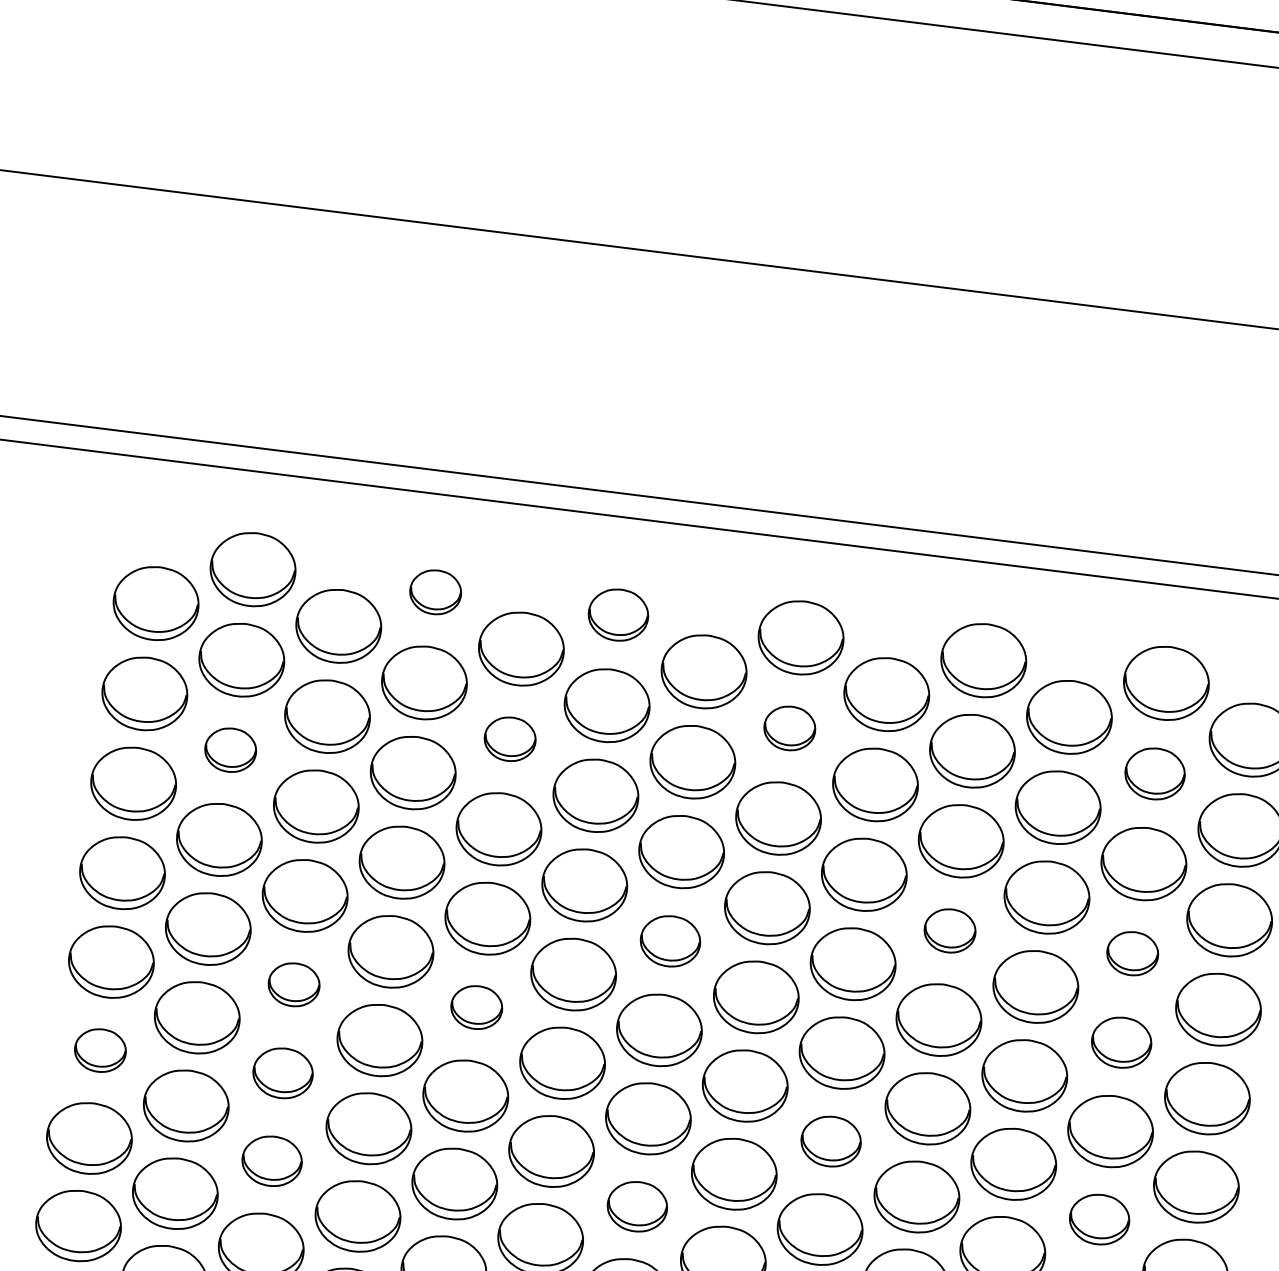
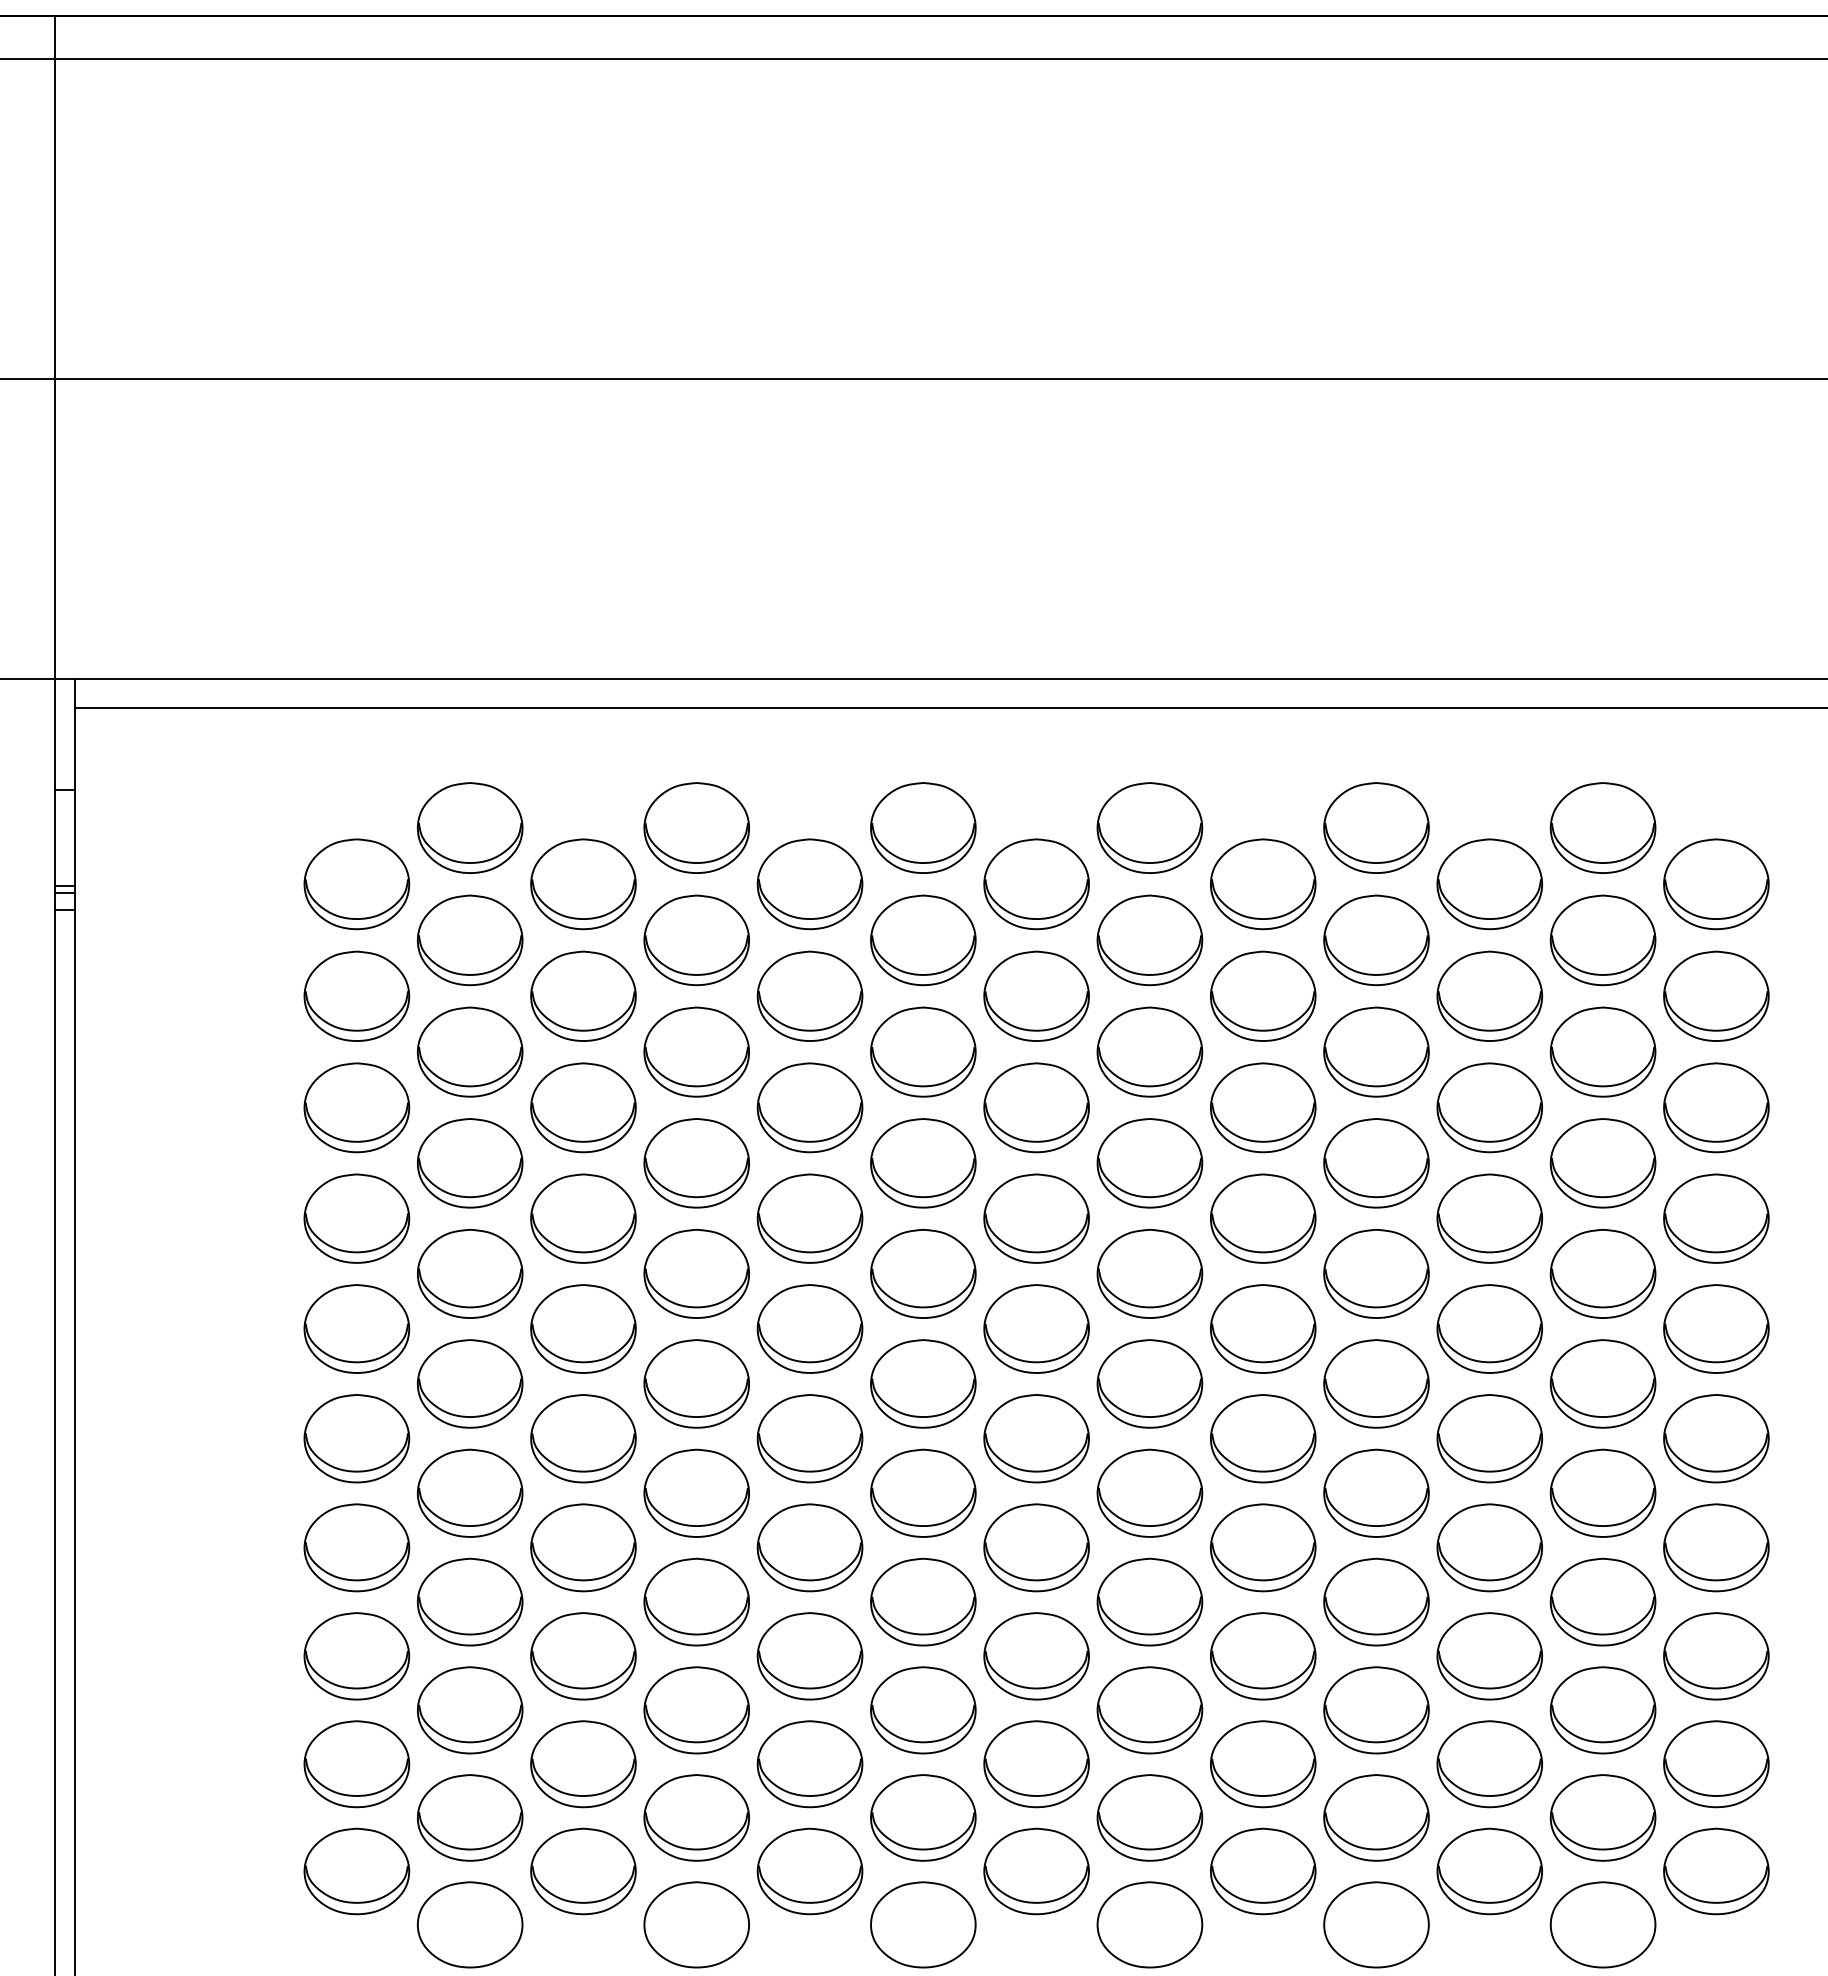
part: (435, 591) -> (696, 827), size x1.67
part: (618, 614) -> (923, 827), size x1.43
part: (789, 728) -> (1149, 940), size x1.67
part: (509, 738) -> (809, 995), size x1.67
part: (230, 749) -> (470, 1051), size x1.67
part: (1154, 773) -> (1602, 940), size x1.43
part: (950, 931) -> (1376, 1163), size x1.67
part: (670, 941) -> (1036, 1218), size x1.43
part: (1132, 953) -> (1602, 1163), size x1.67
part: (294, 984) -> (583, 1328), size x1.67
part: (476, 1007) -> (809, 1328), size x1.67
part: (1121, 1042) -> (1602, 1273), size x1.43
part: (100, 1050) -> (356, 1438), size x1.67
part: (283, 1073) -> (583, 1438), size x1.43
part: (831, 1141) -> (1263, 1438), size x1.43
part: (272, 1160) -> (583, 1547), size x1.43
part: (637, 1206) -> (1036, 1547), size x1.43
part: (1099, 1218) -> (1602, 1492), size x1.43

